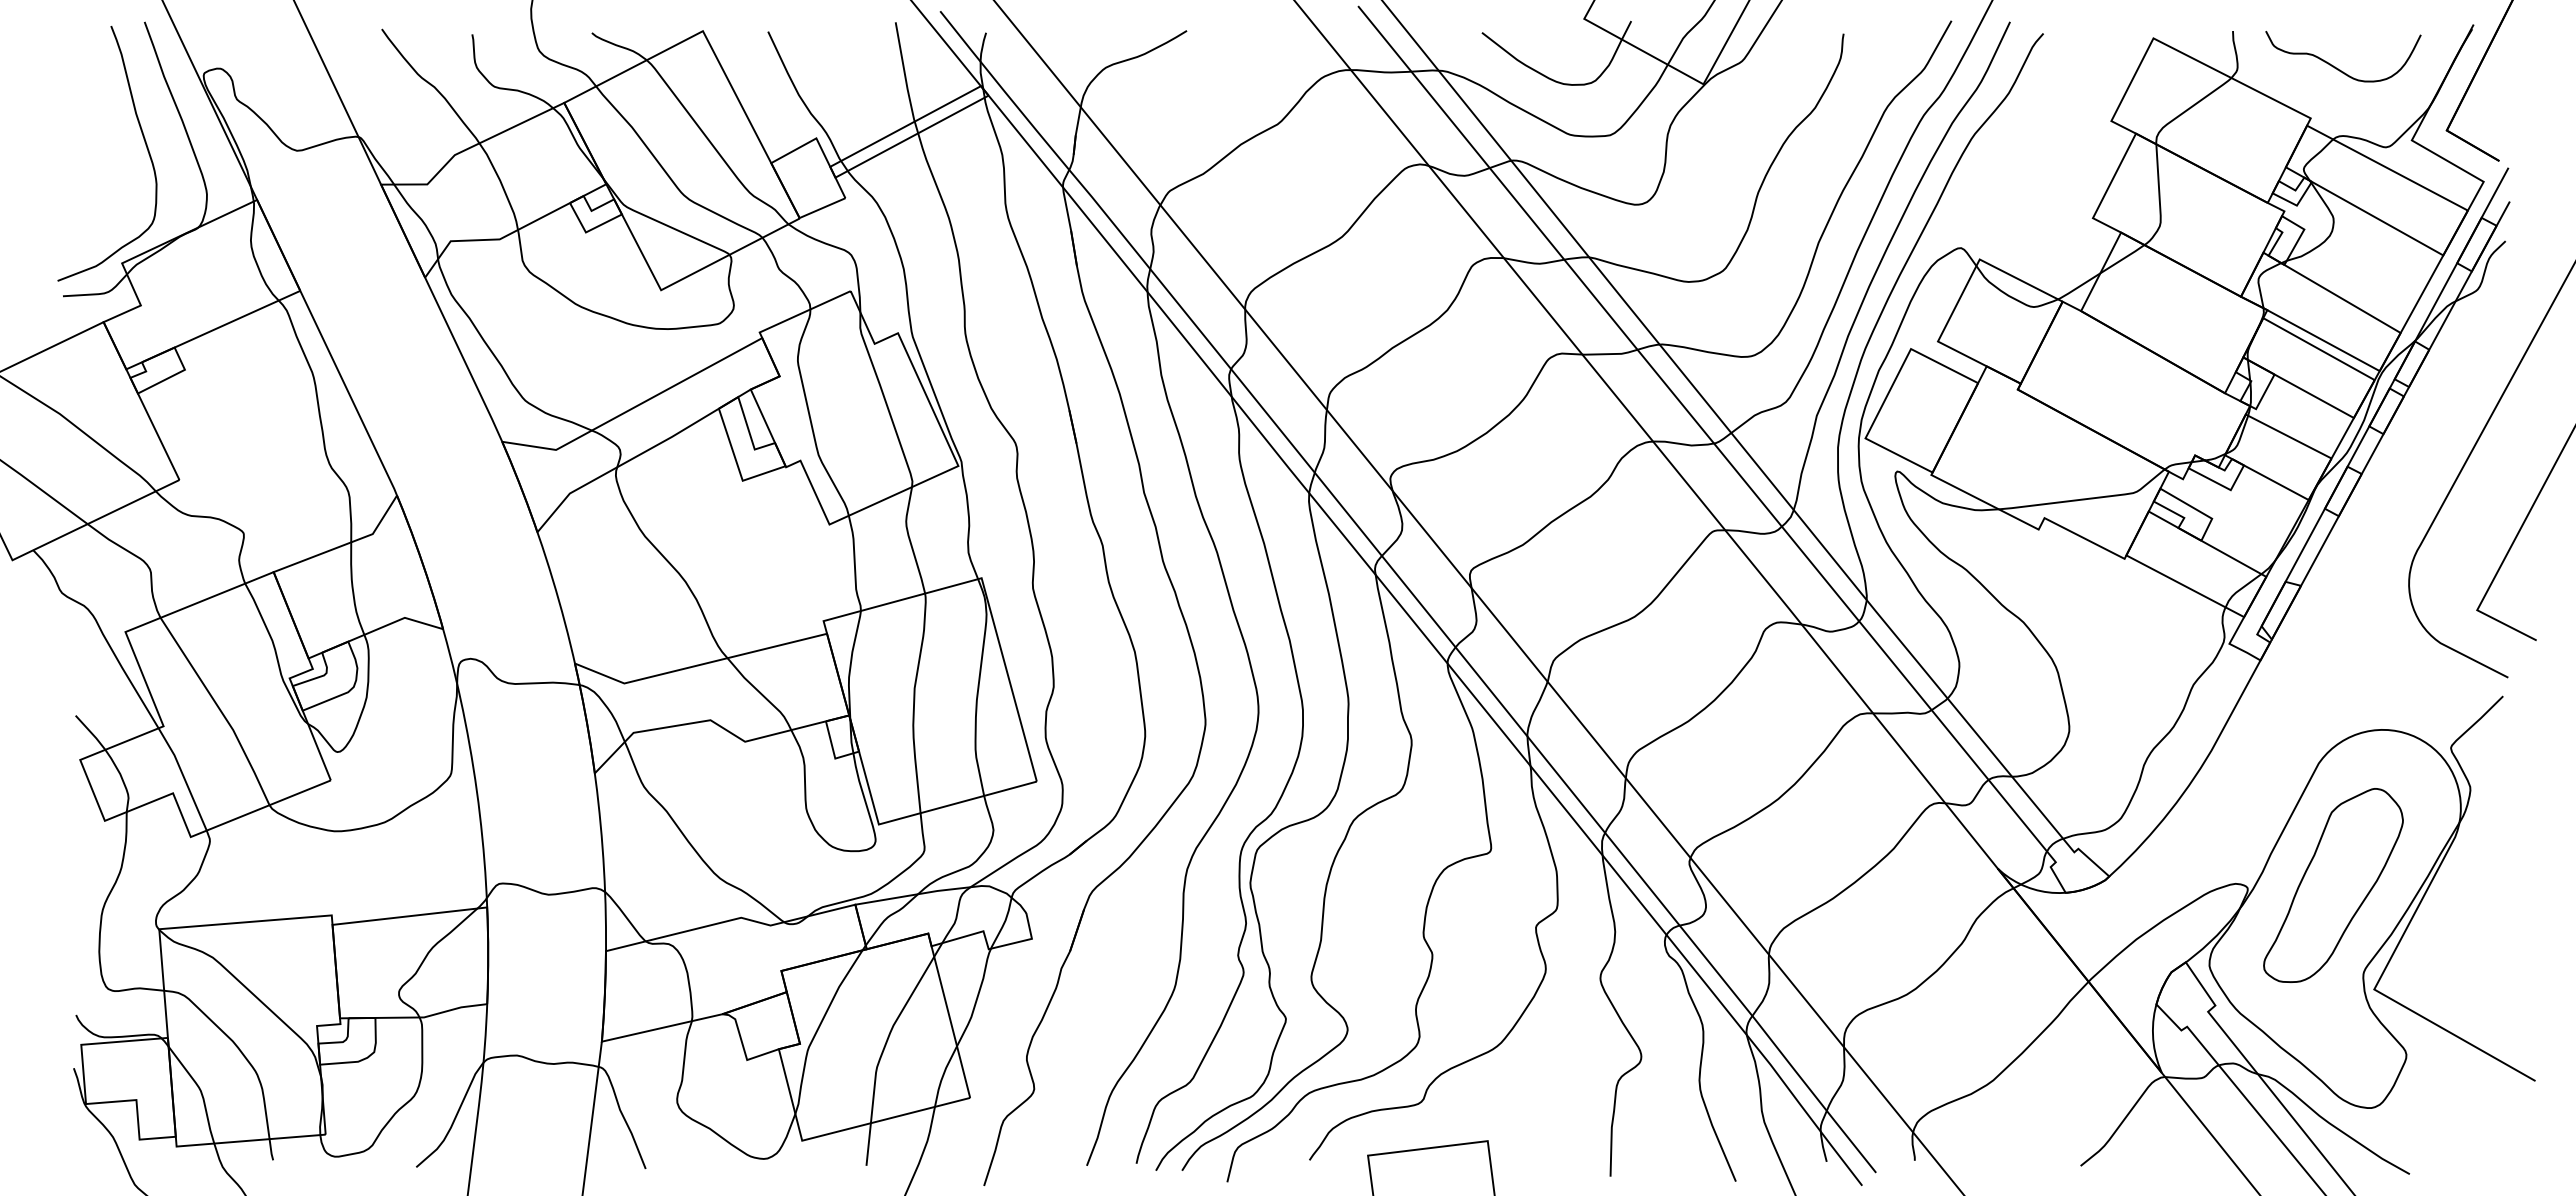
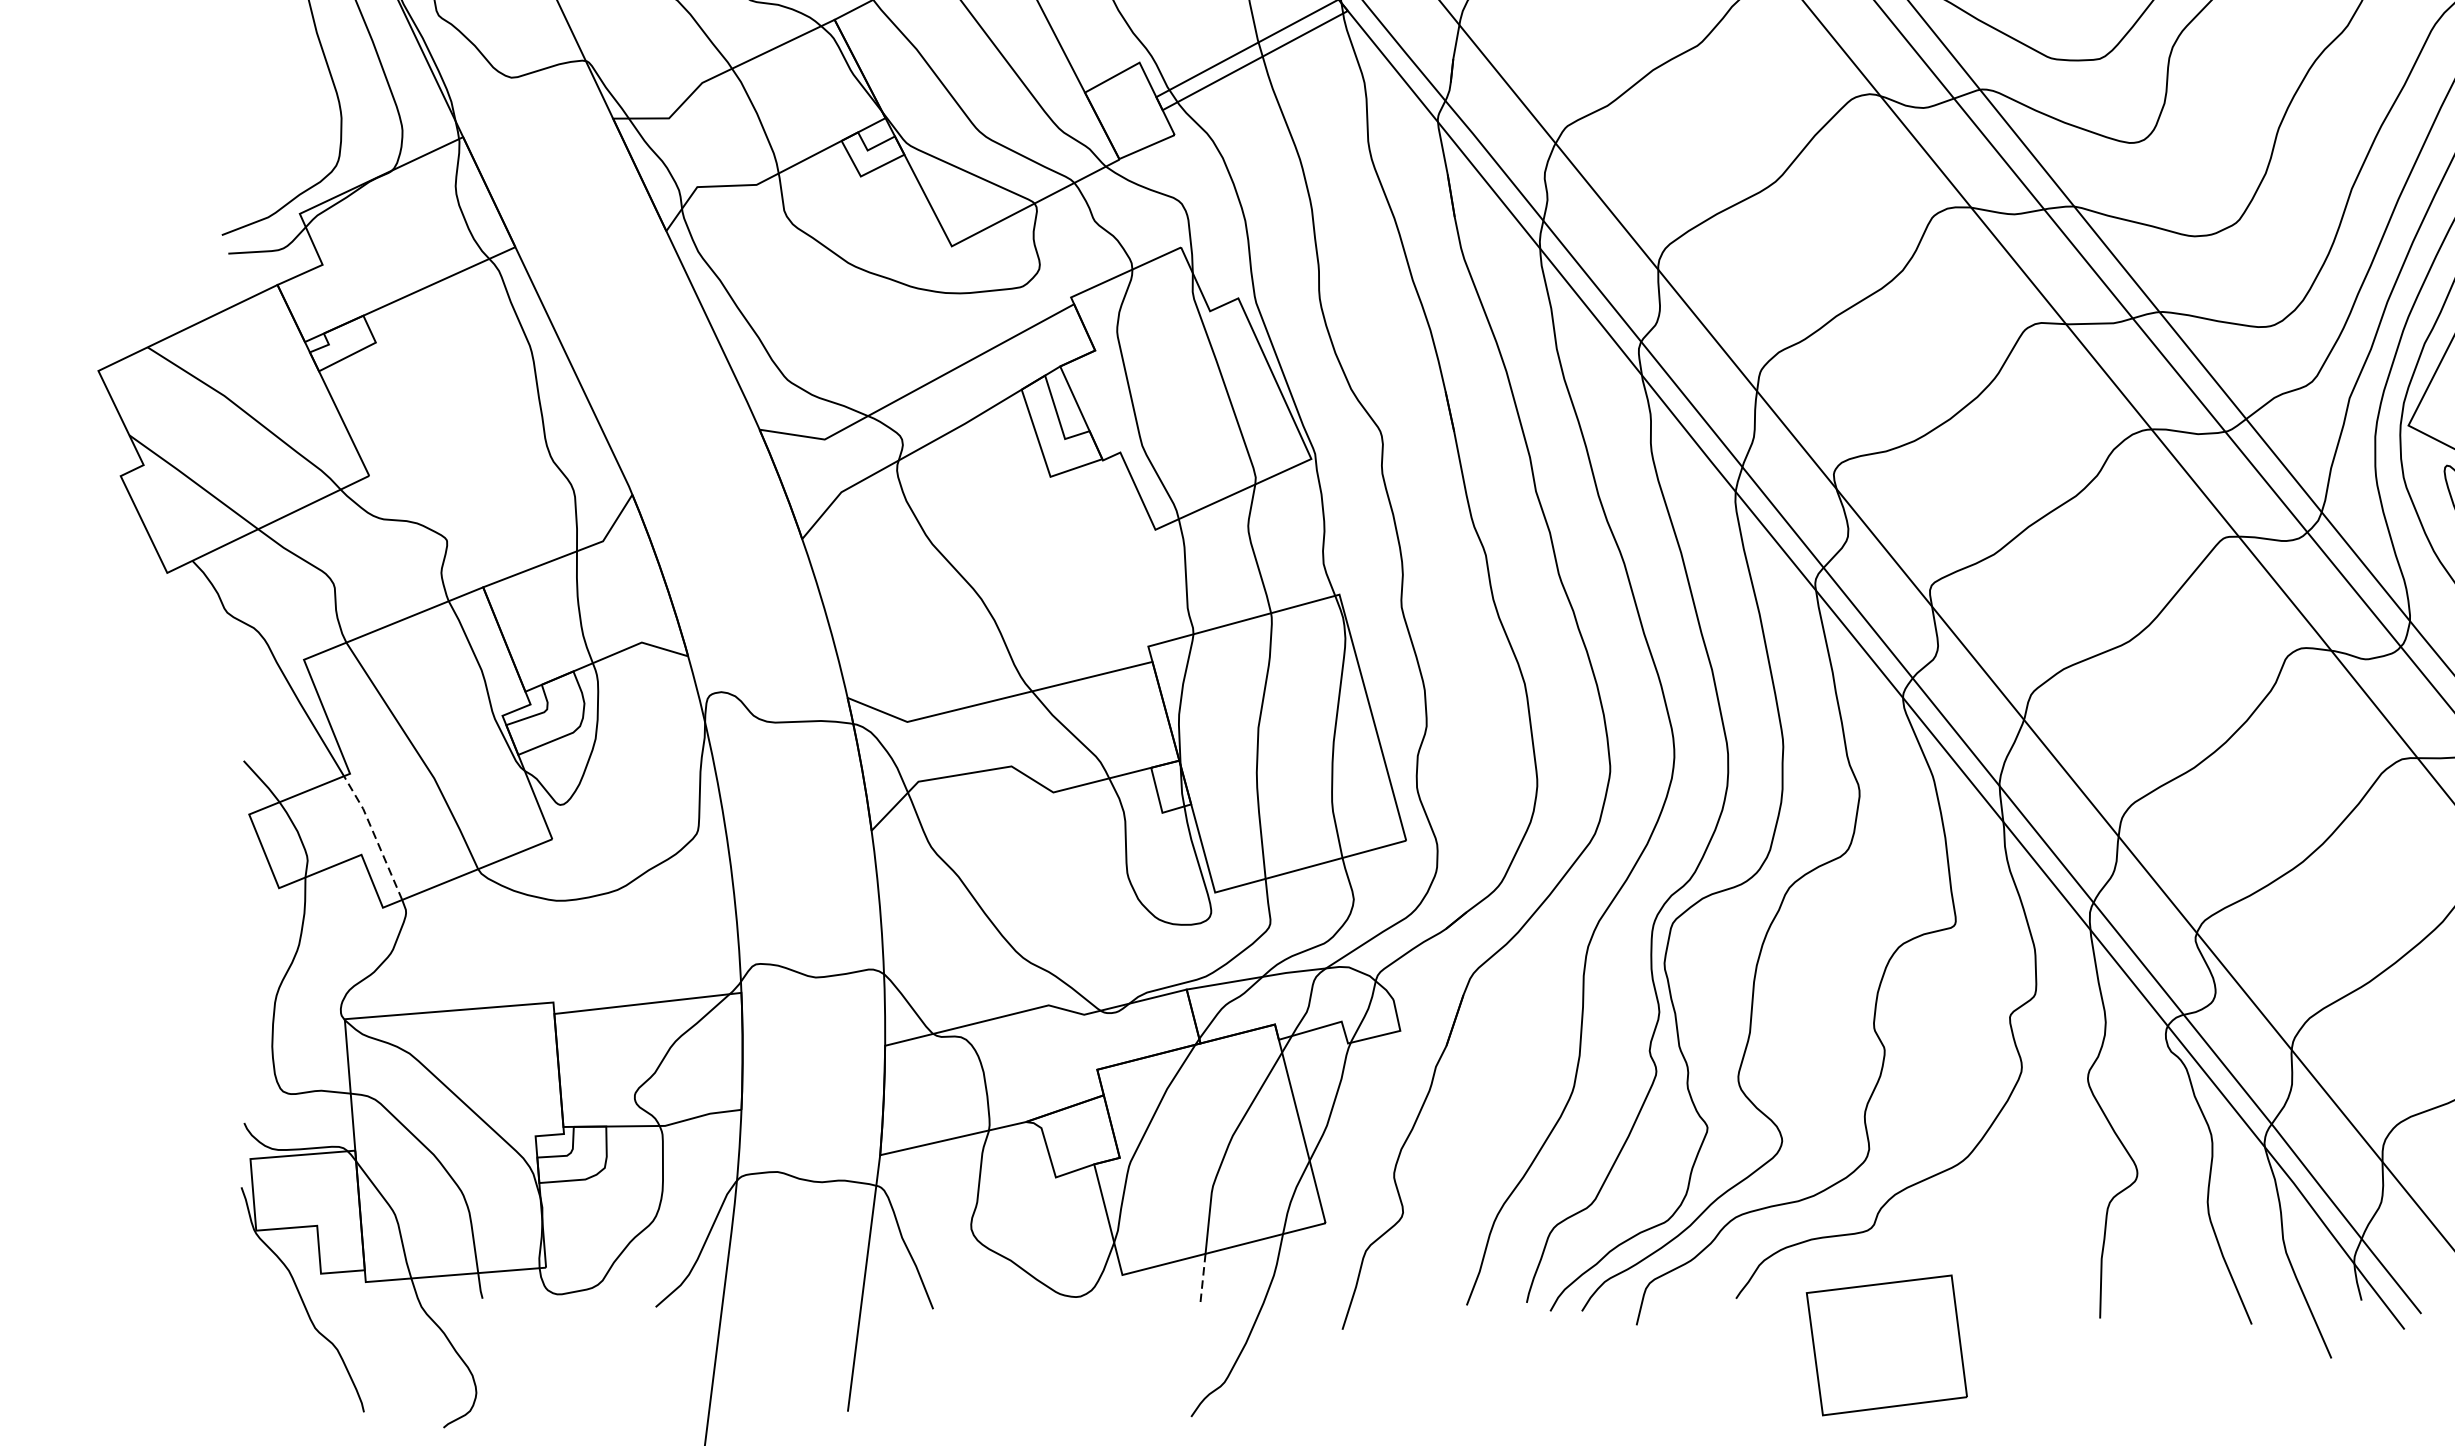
line: (183, 777) -> (374, 835), solid -> dashed
line: (868, 1145) -> (1202, 1280), solid -> dashed

